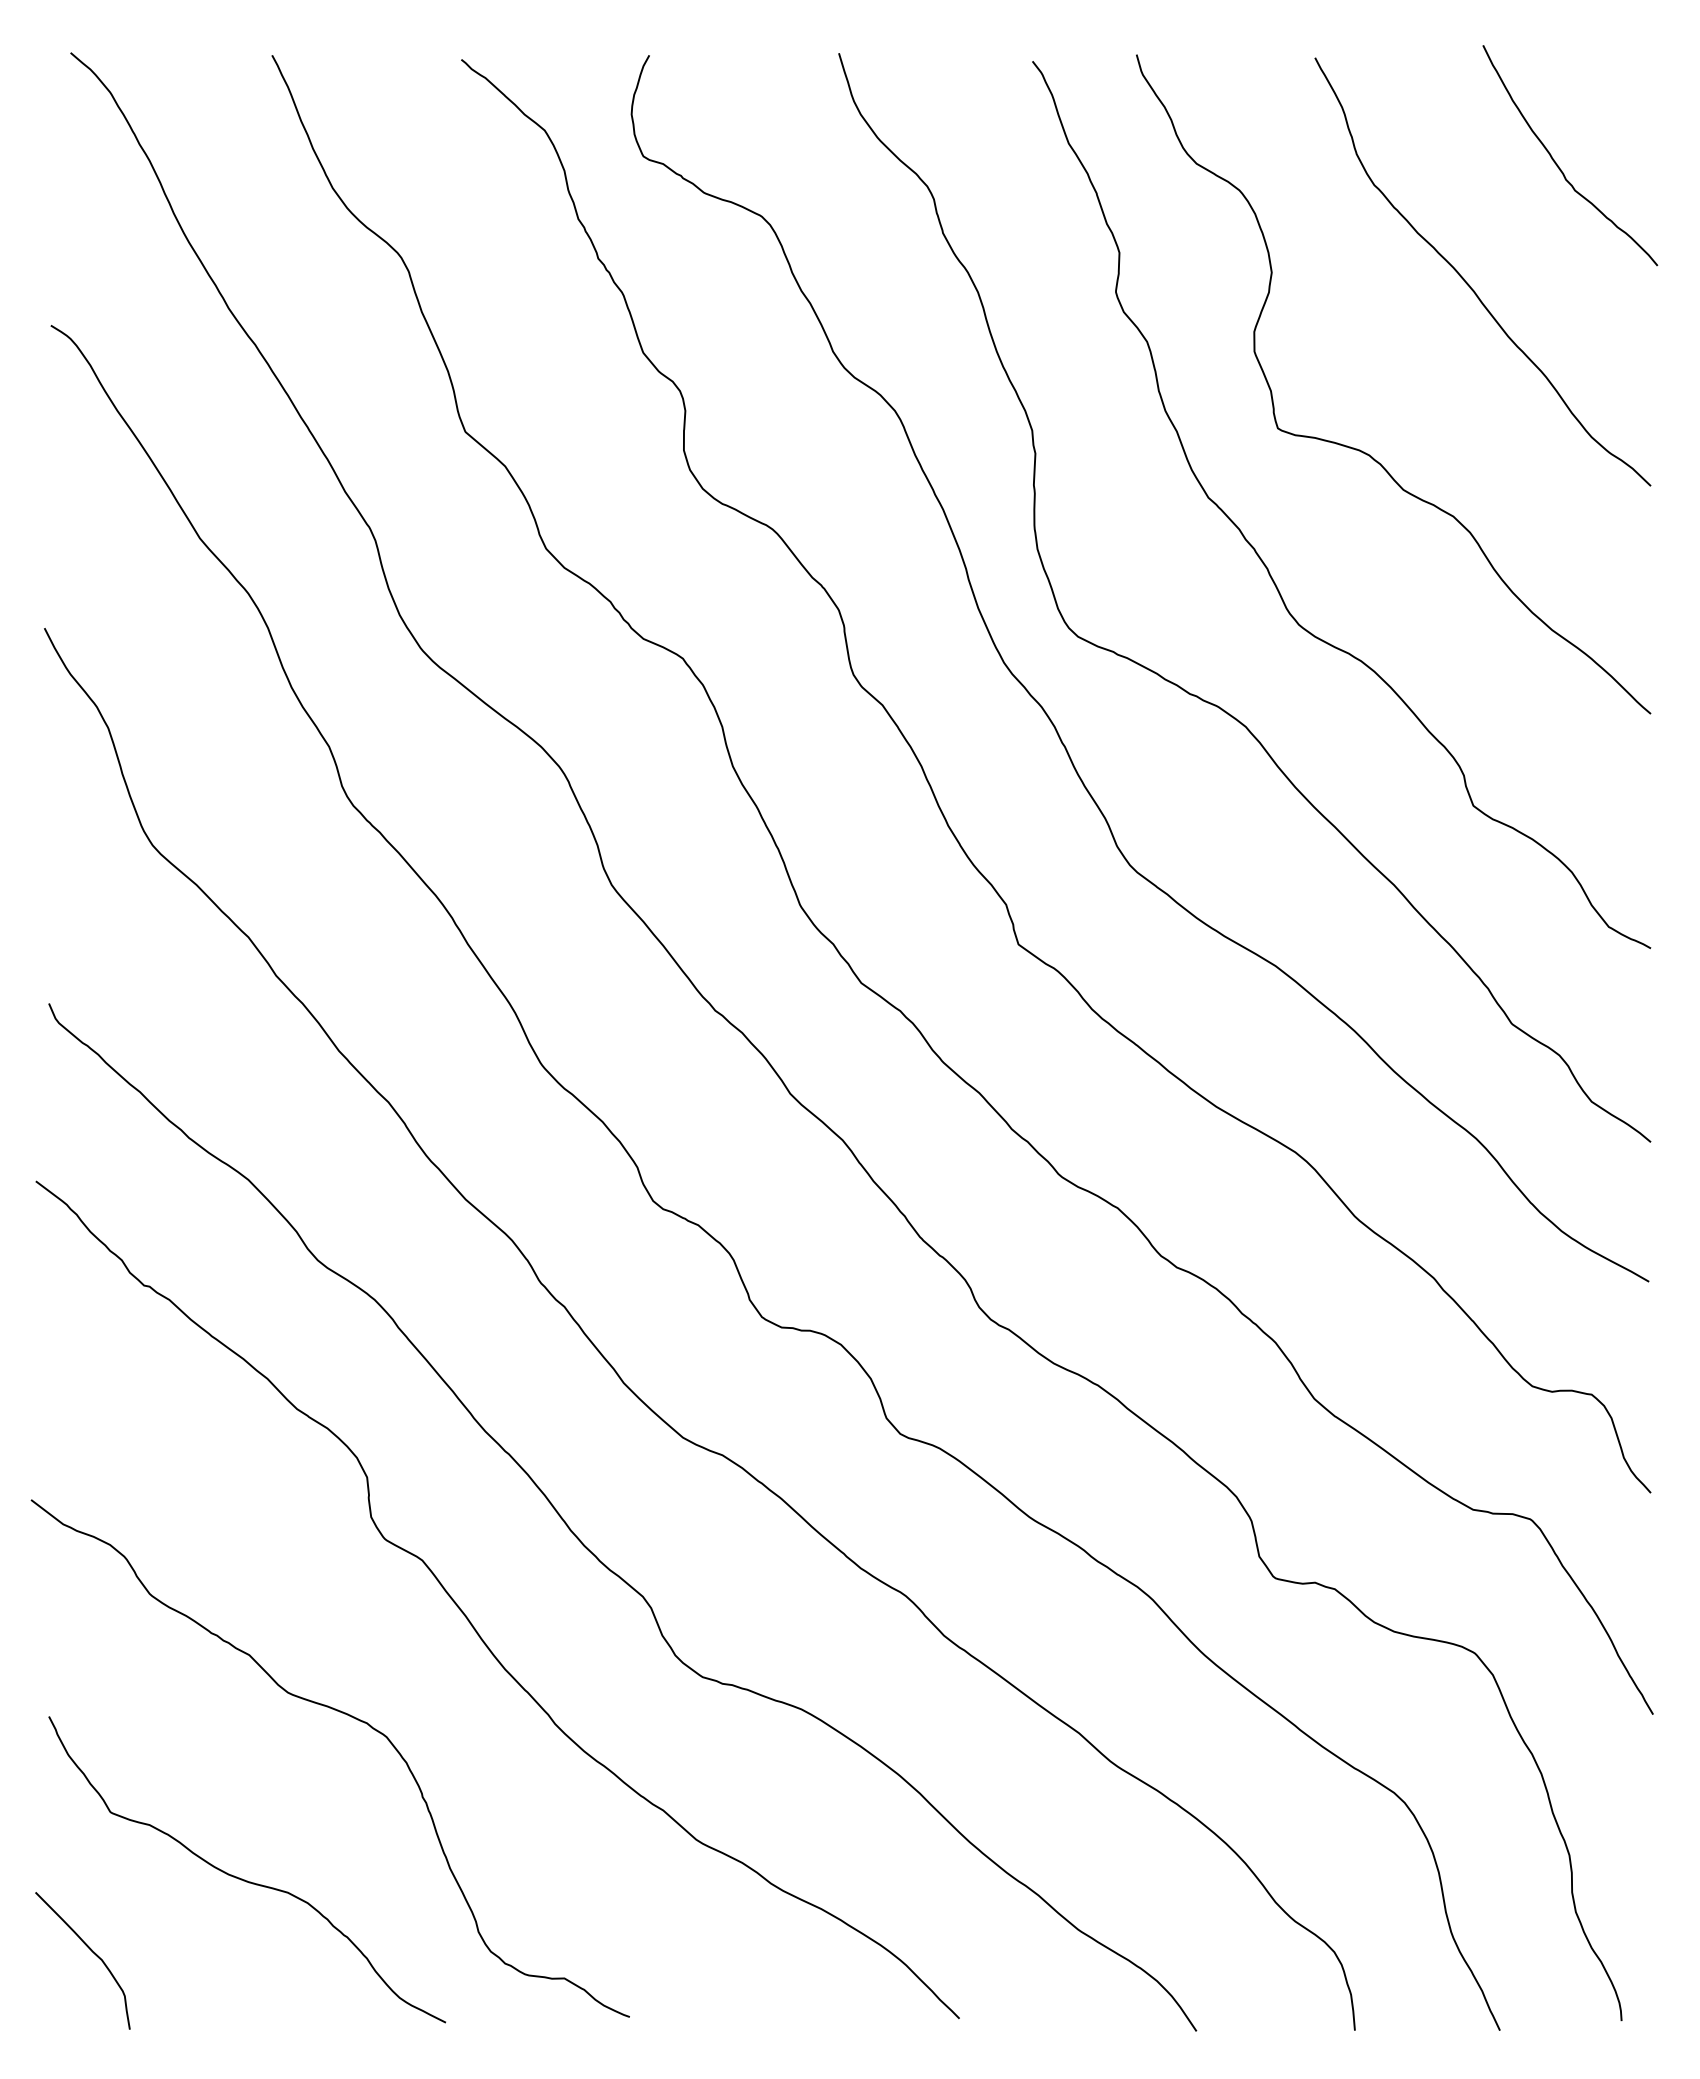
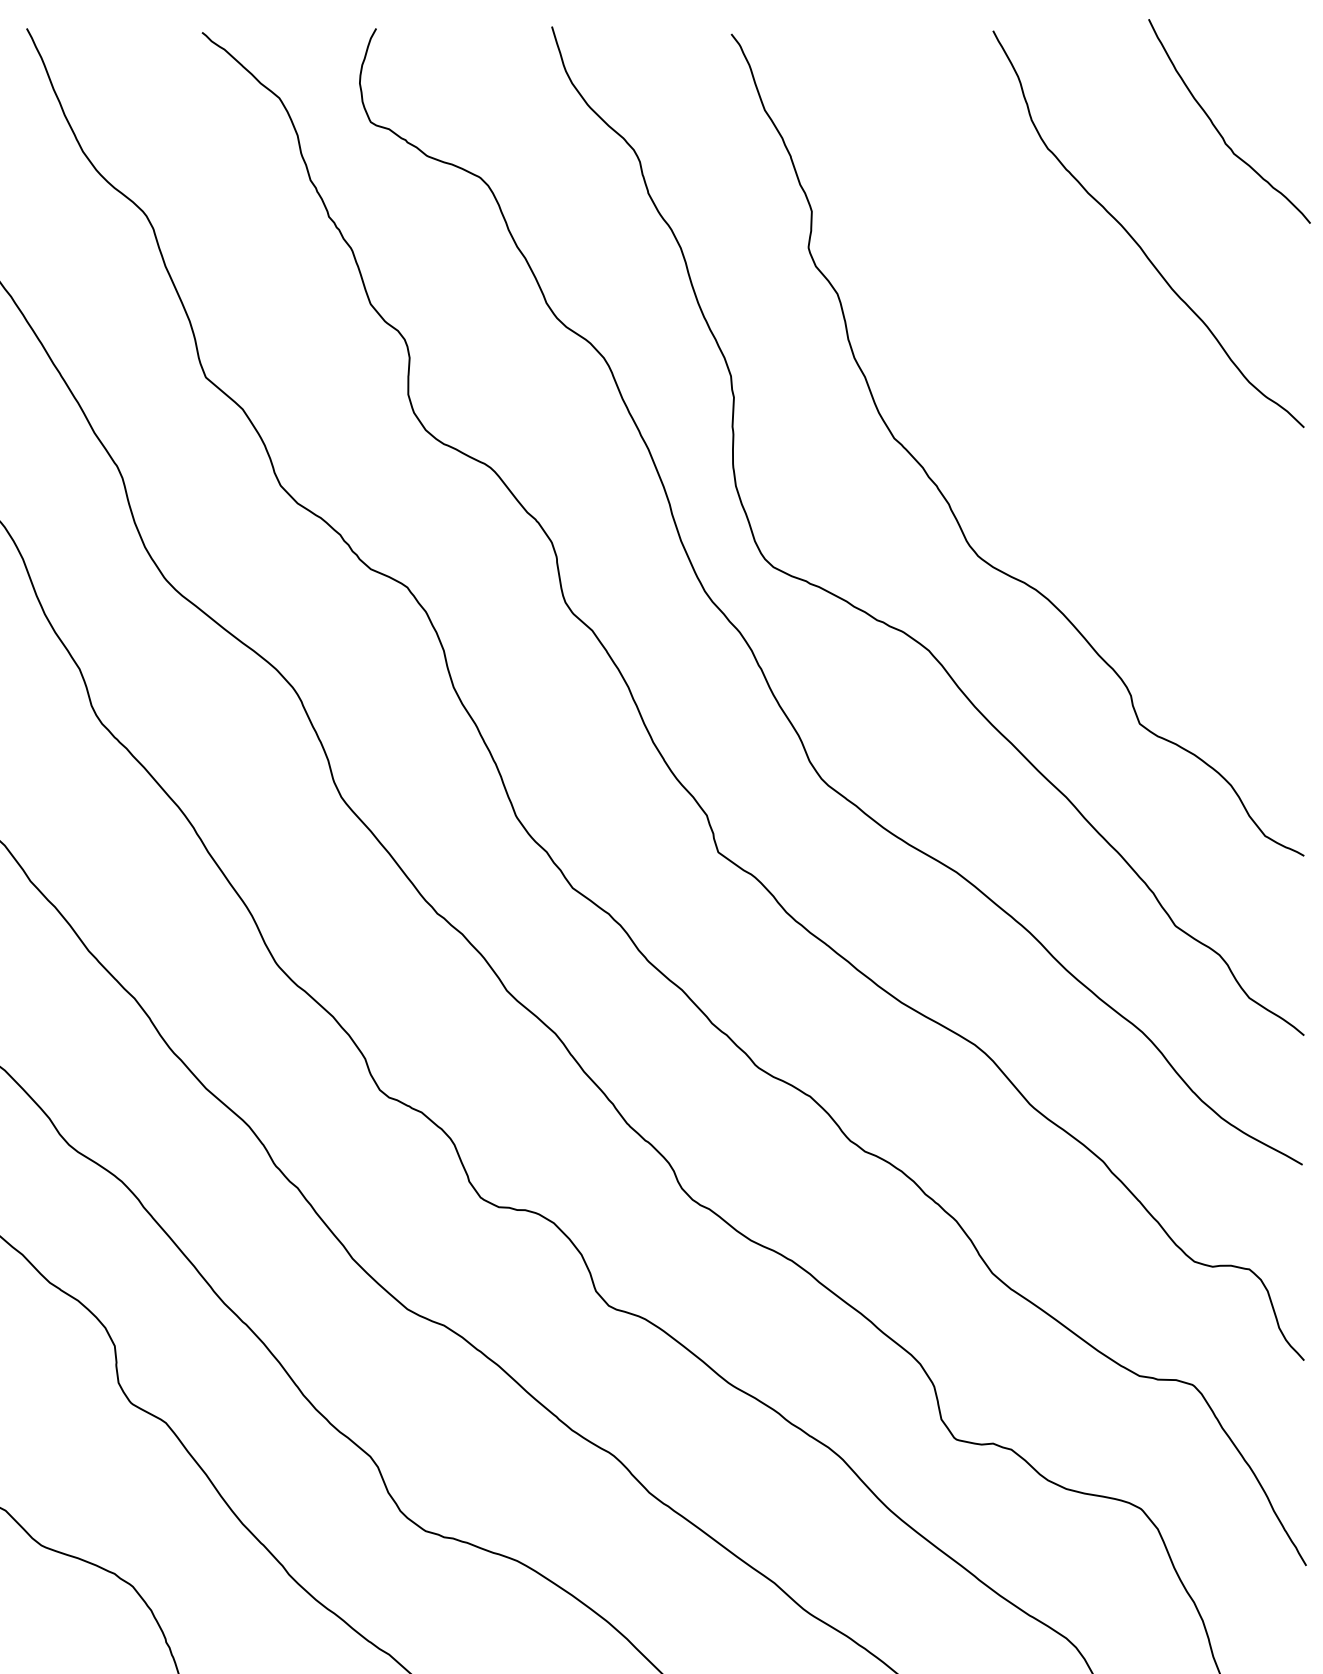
curve: (1361, 450) -> (1036, 394), removed

